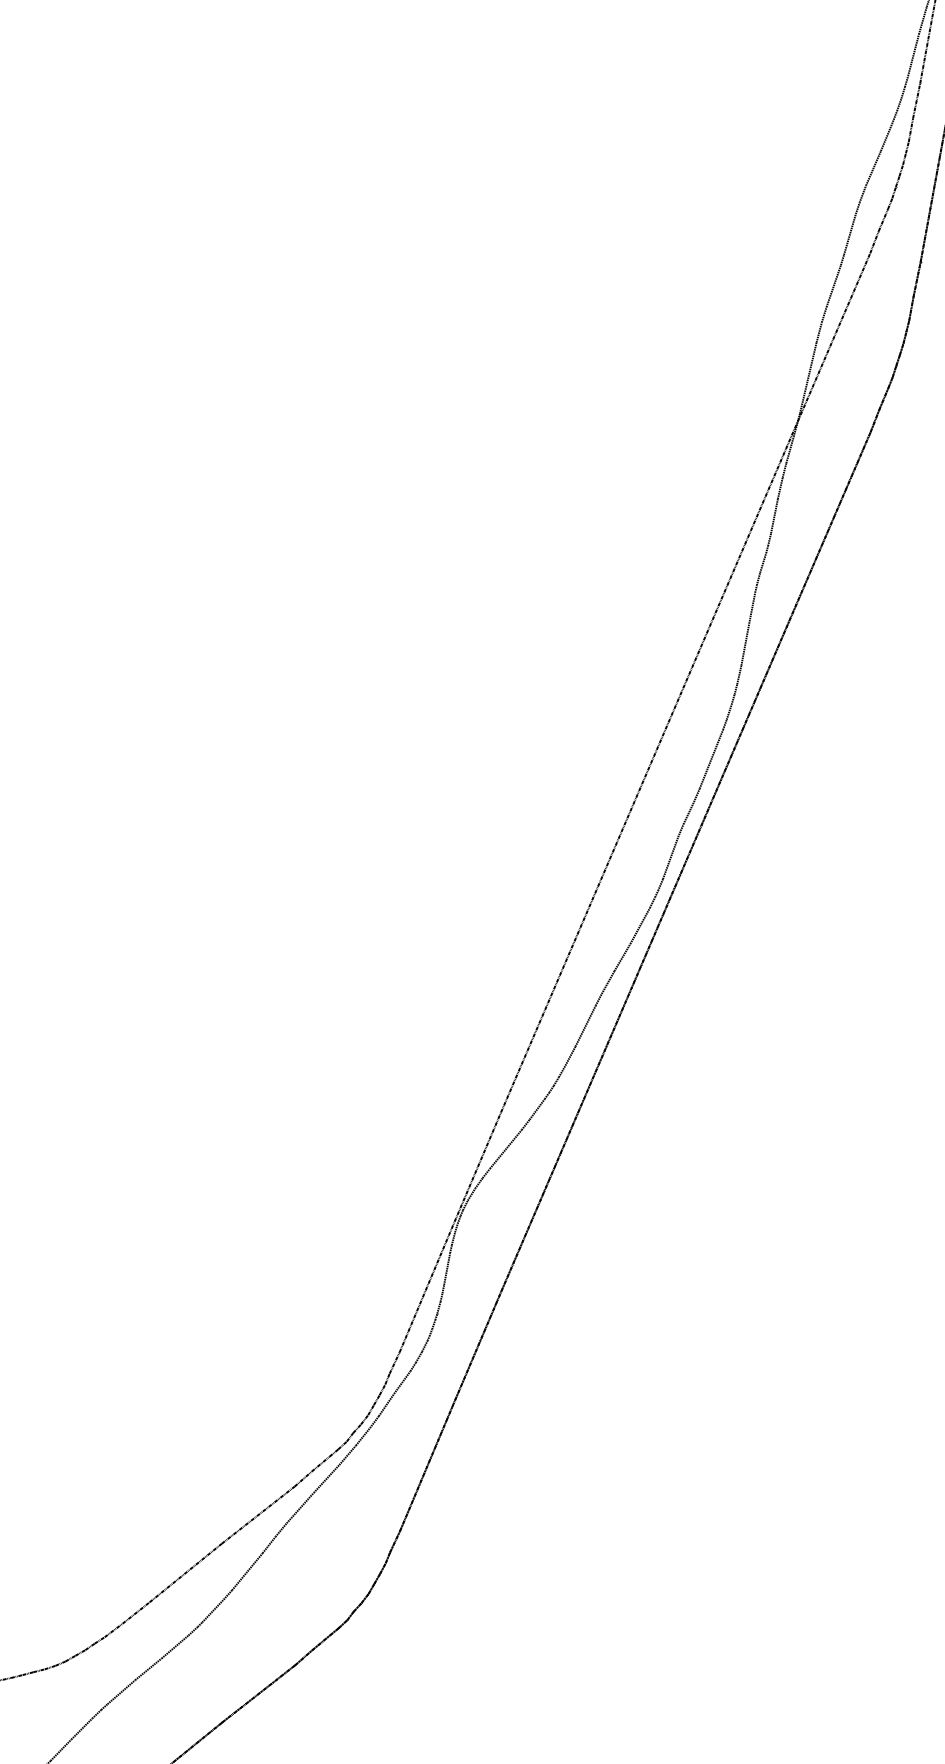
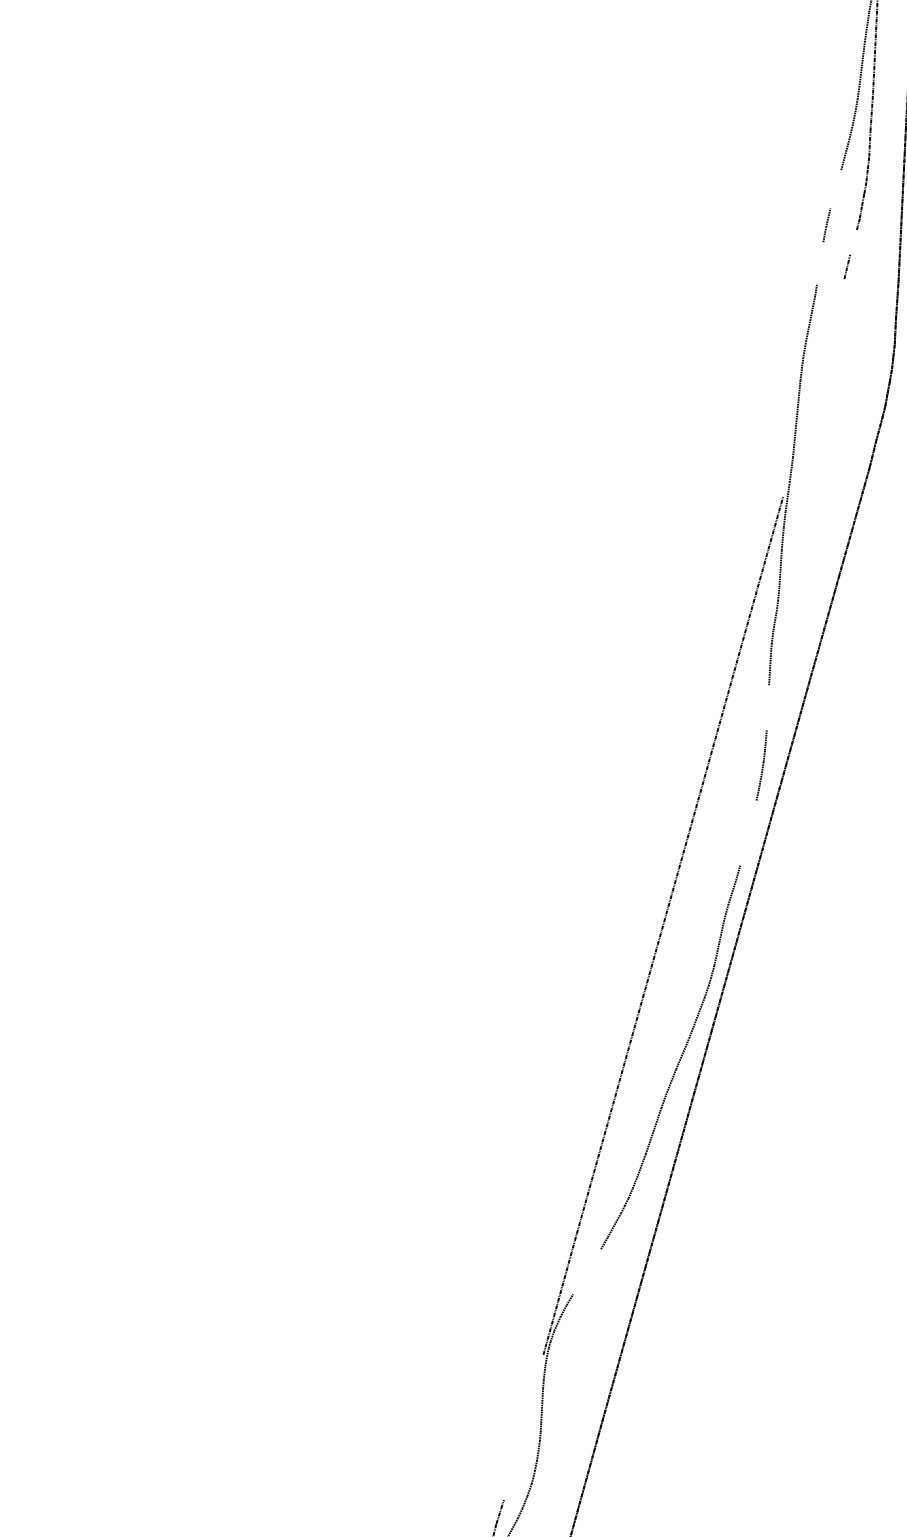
line: (873, 168) -> (835, 189), removed
line: (883, 220) -> (853, 242), removed
line: (849, 235) -> (820, 263), removed
line: (827, 351) -> (813, 388), removed
line: (745, 644) -> (768, 707), removed
line: (711, 758) -> (748, 832), removed
line: (505, 1149) -> (586, 1271), removed
line: (426, 1286) -> (522, 1427), removed

